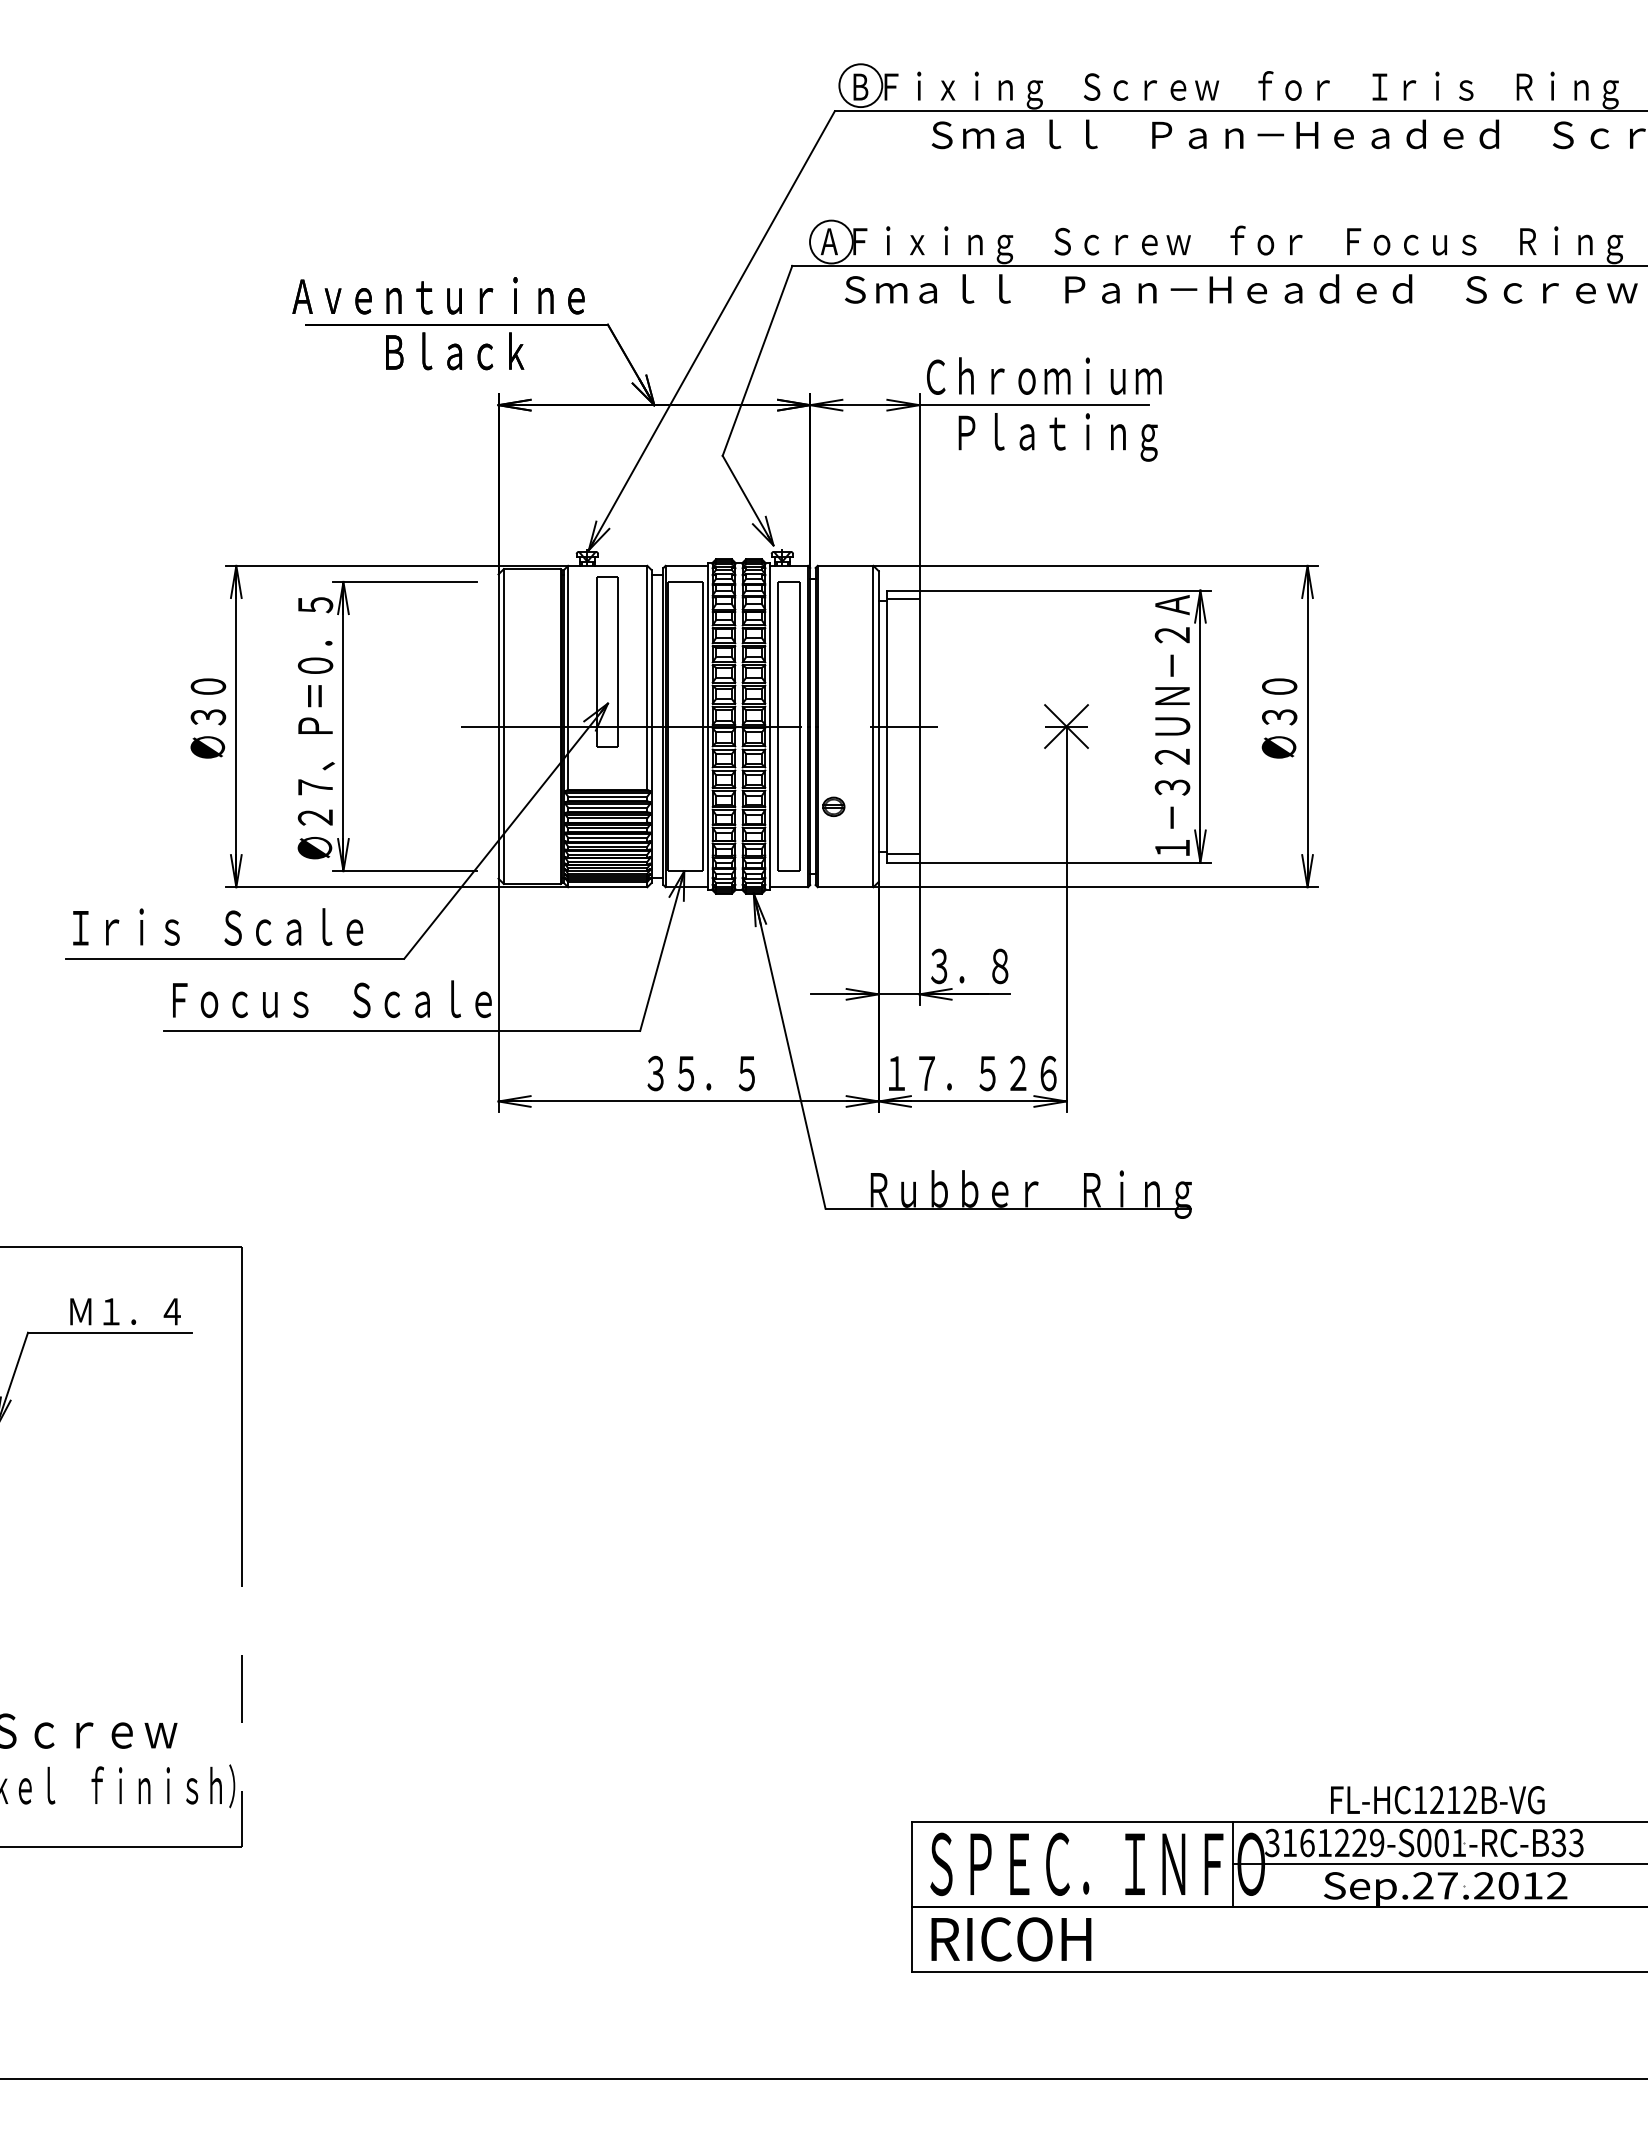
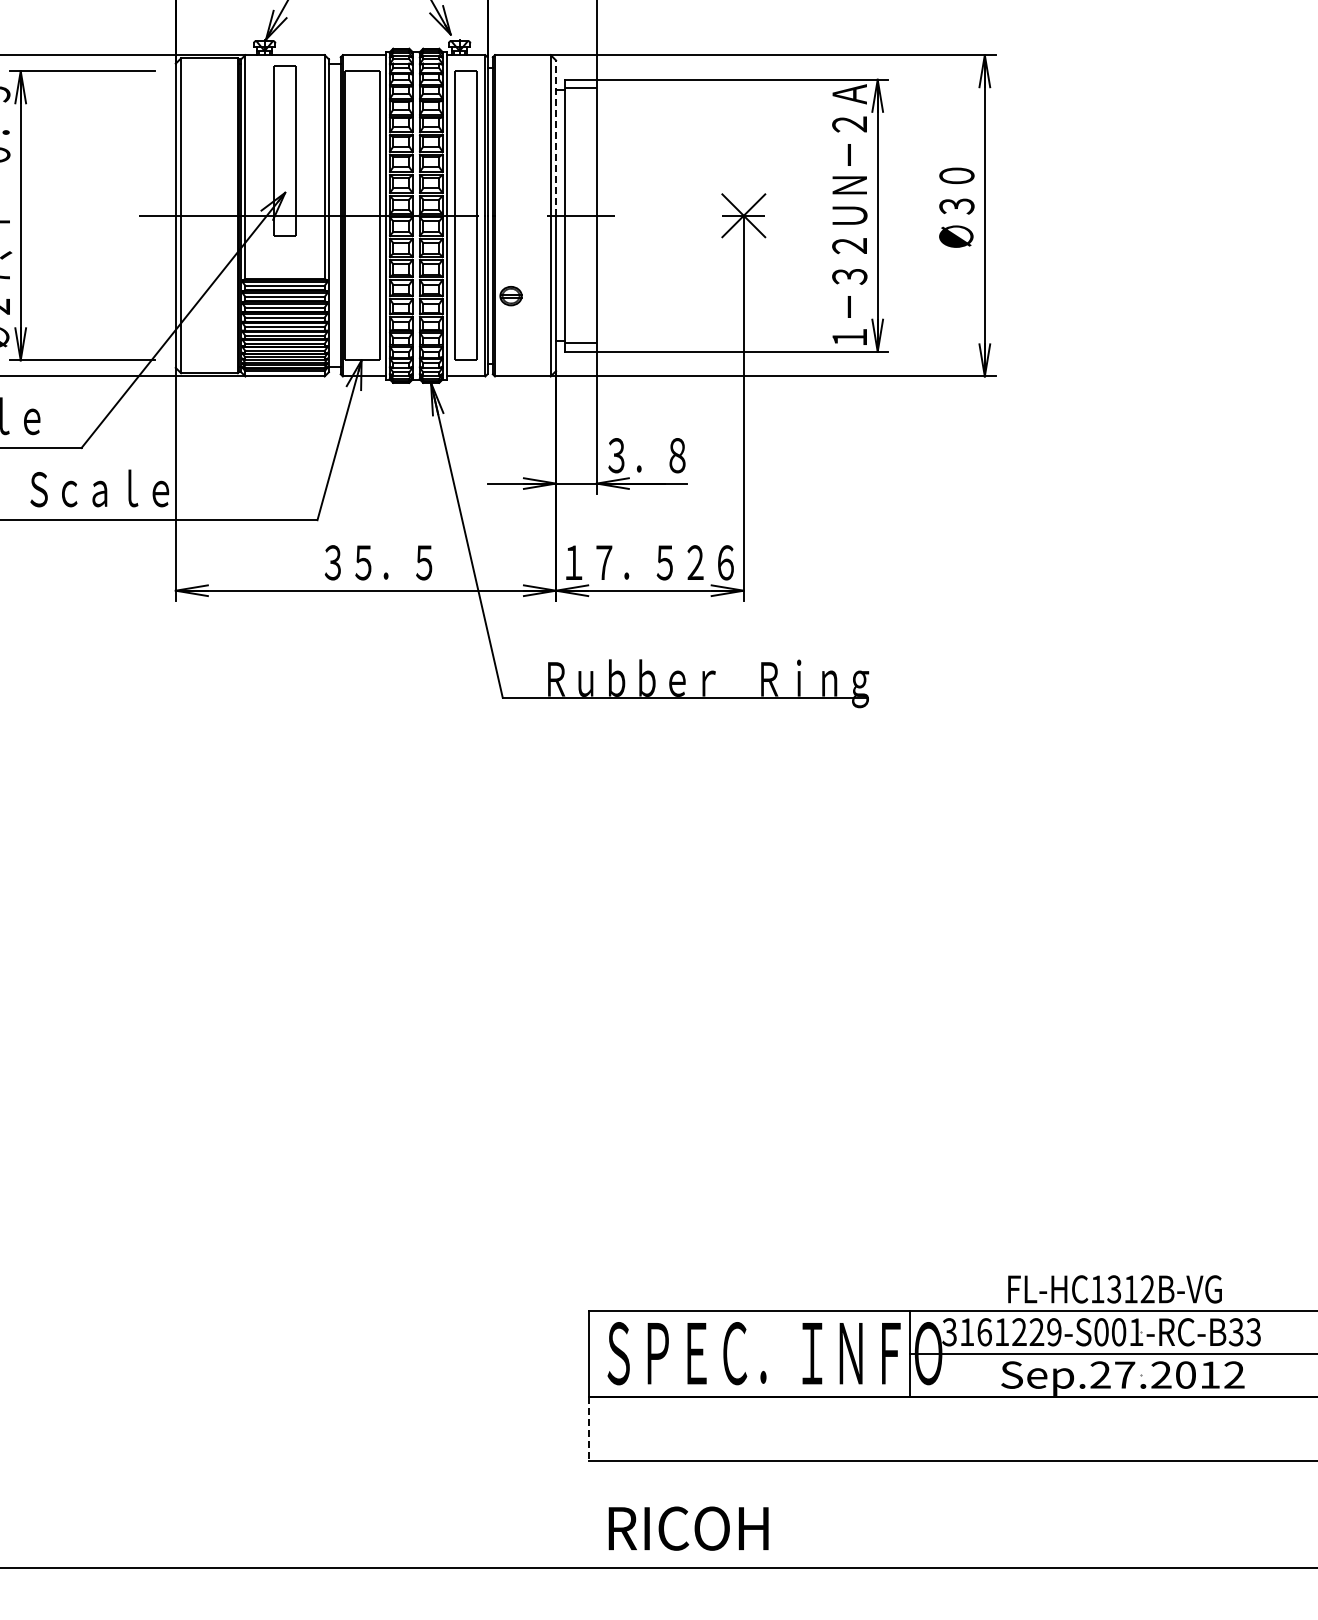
line: (878, 648) -> (555, 137), solid -> dashed
text: (1436, 1800) -> (1113, 1289), FL-HC1212B-VG -> FL-HC1312B-VG
line: (911, 1939) -> (588, 1428), solid -> dashed
text: (1011, 1939) -> (688, 1528), moved

